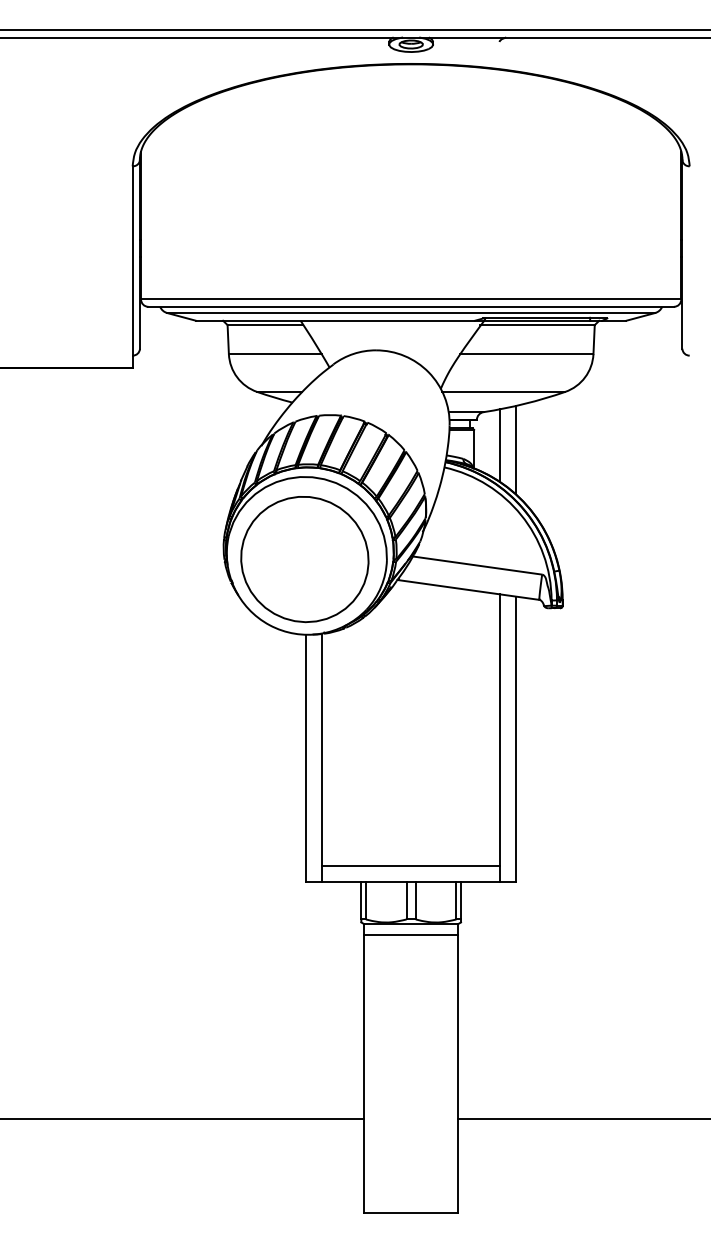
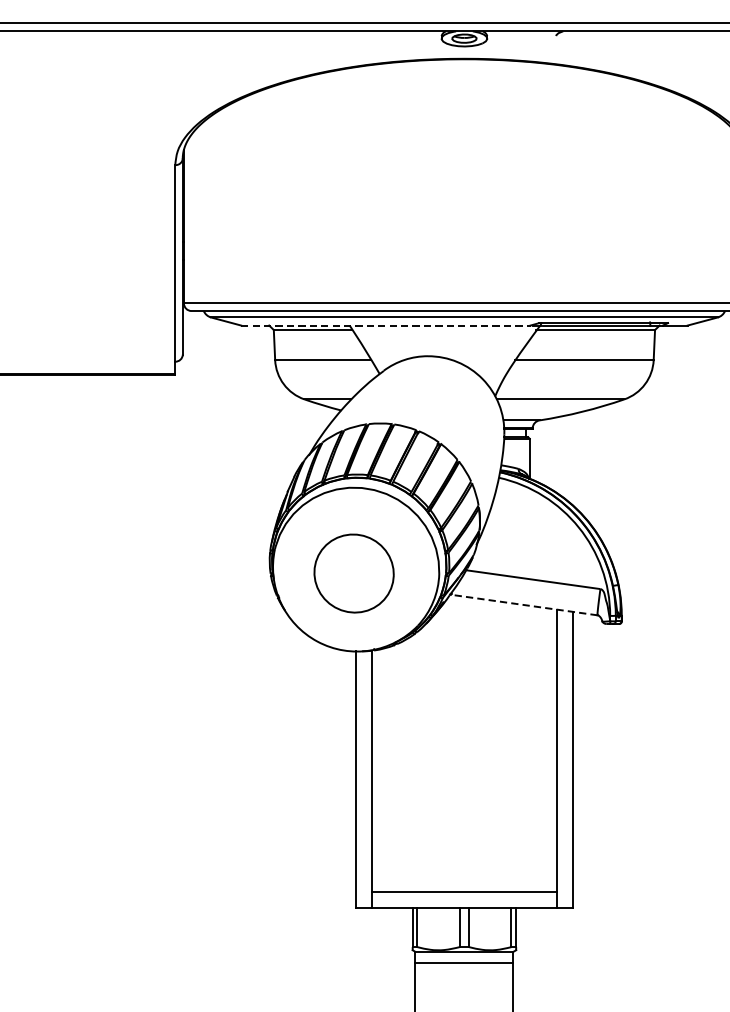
line: (336, 320) -> (386, 325), solid -> dashed
line: (500, 445) -> (557, 455), removed
line: (516, 449) -> (573, 459), removed
part: (304, 559) -> (353, 573), size x0.6
line: (468, 589) -> (523, 604), solid -> dashed

